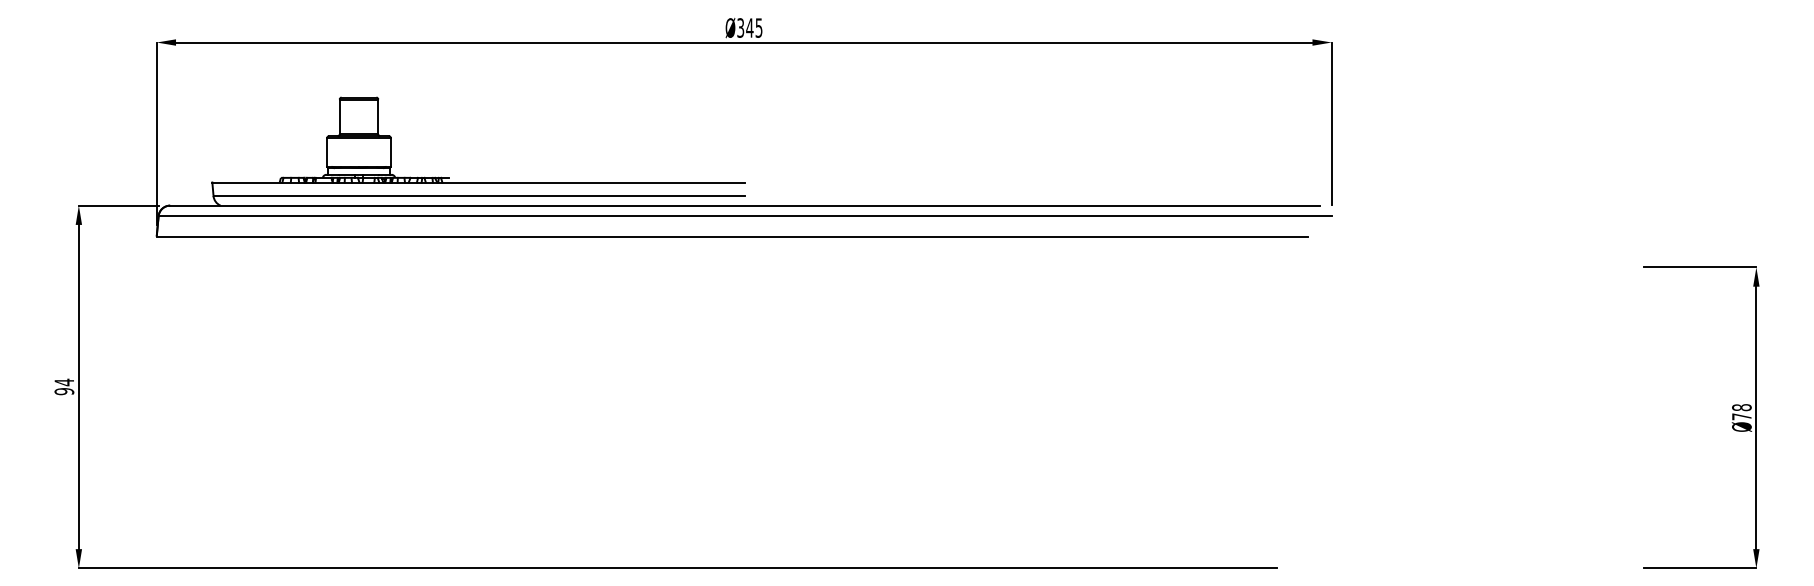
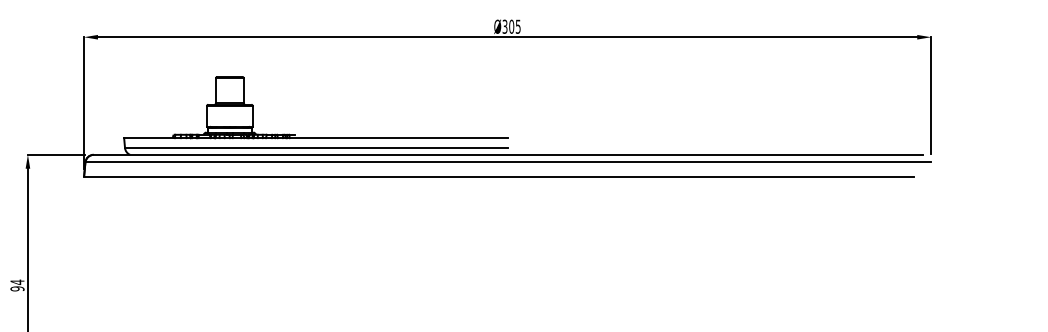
text: (749, 27) -> (511, 26), Ø345 -> Ø305

